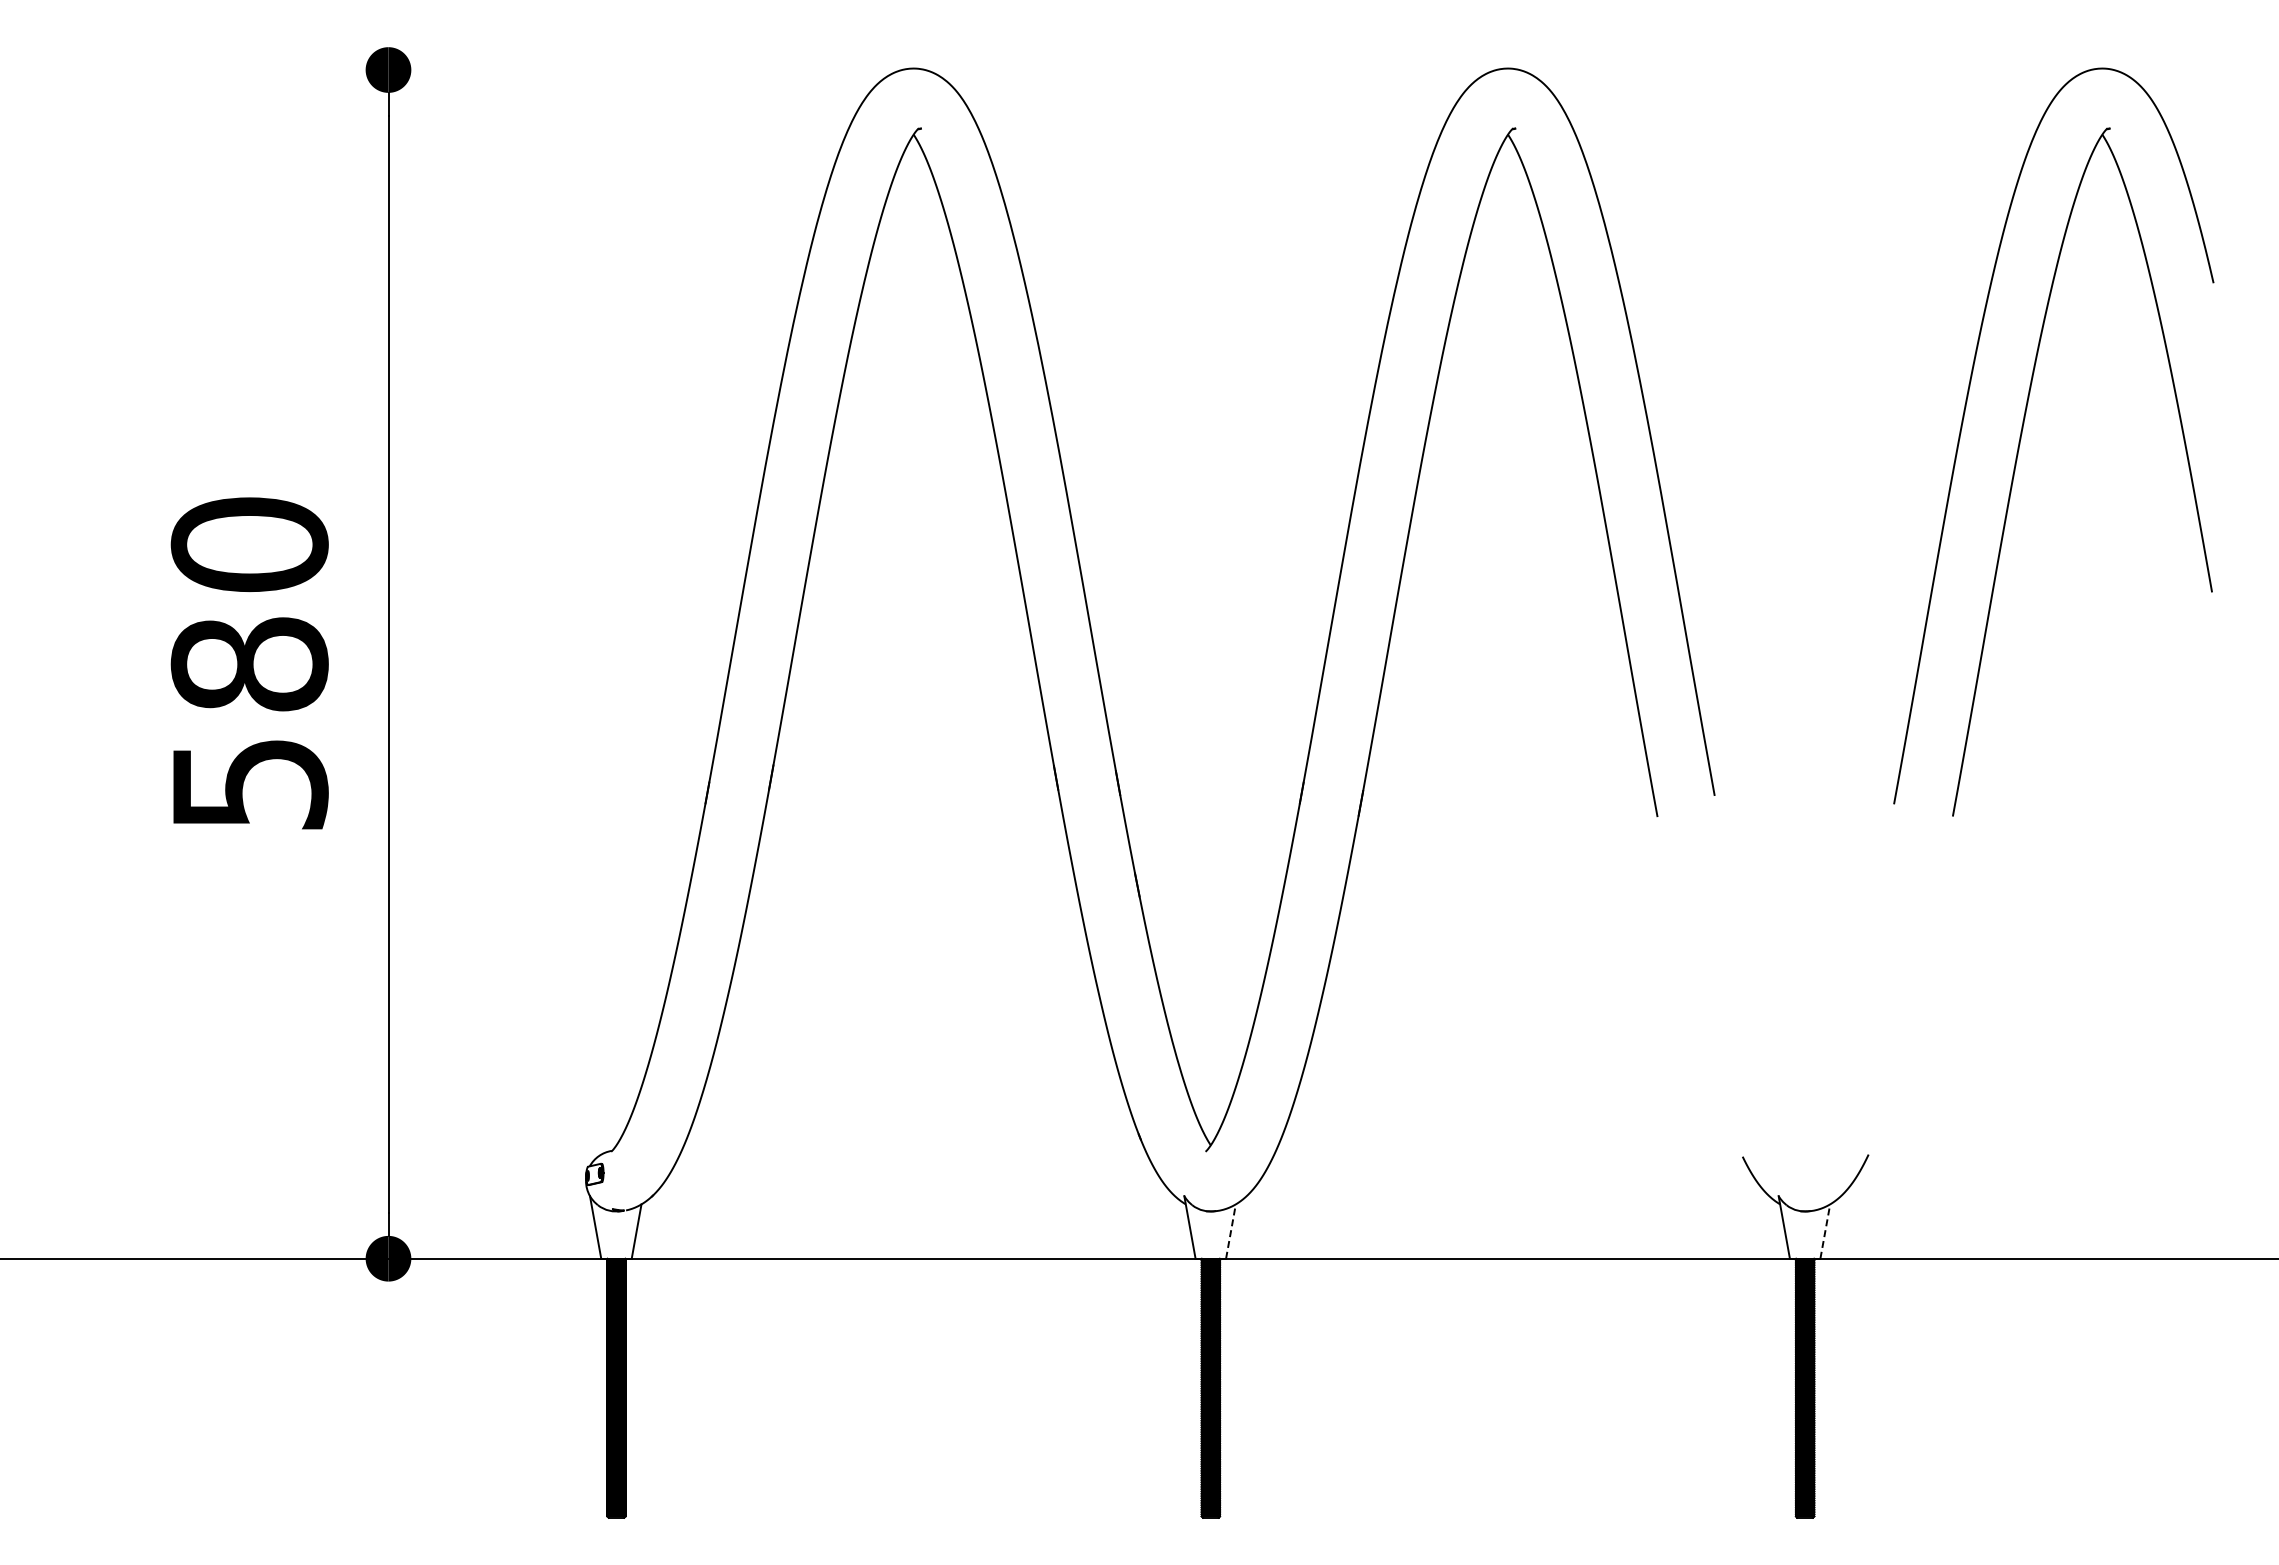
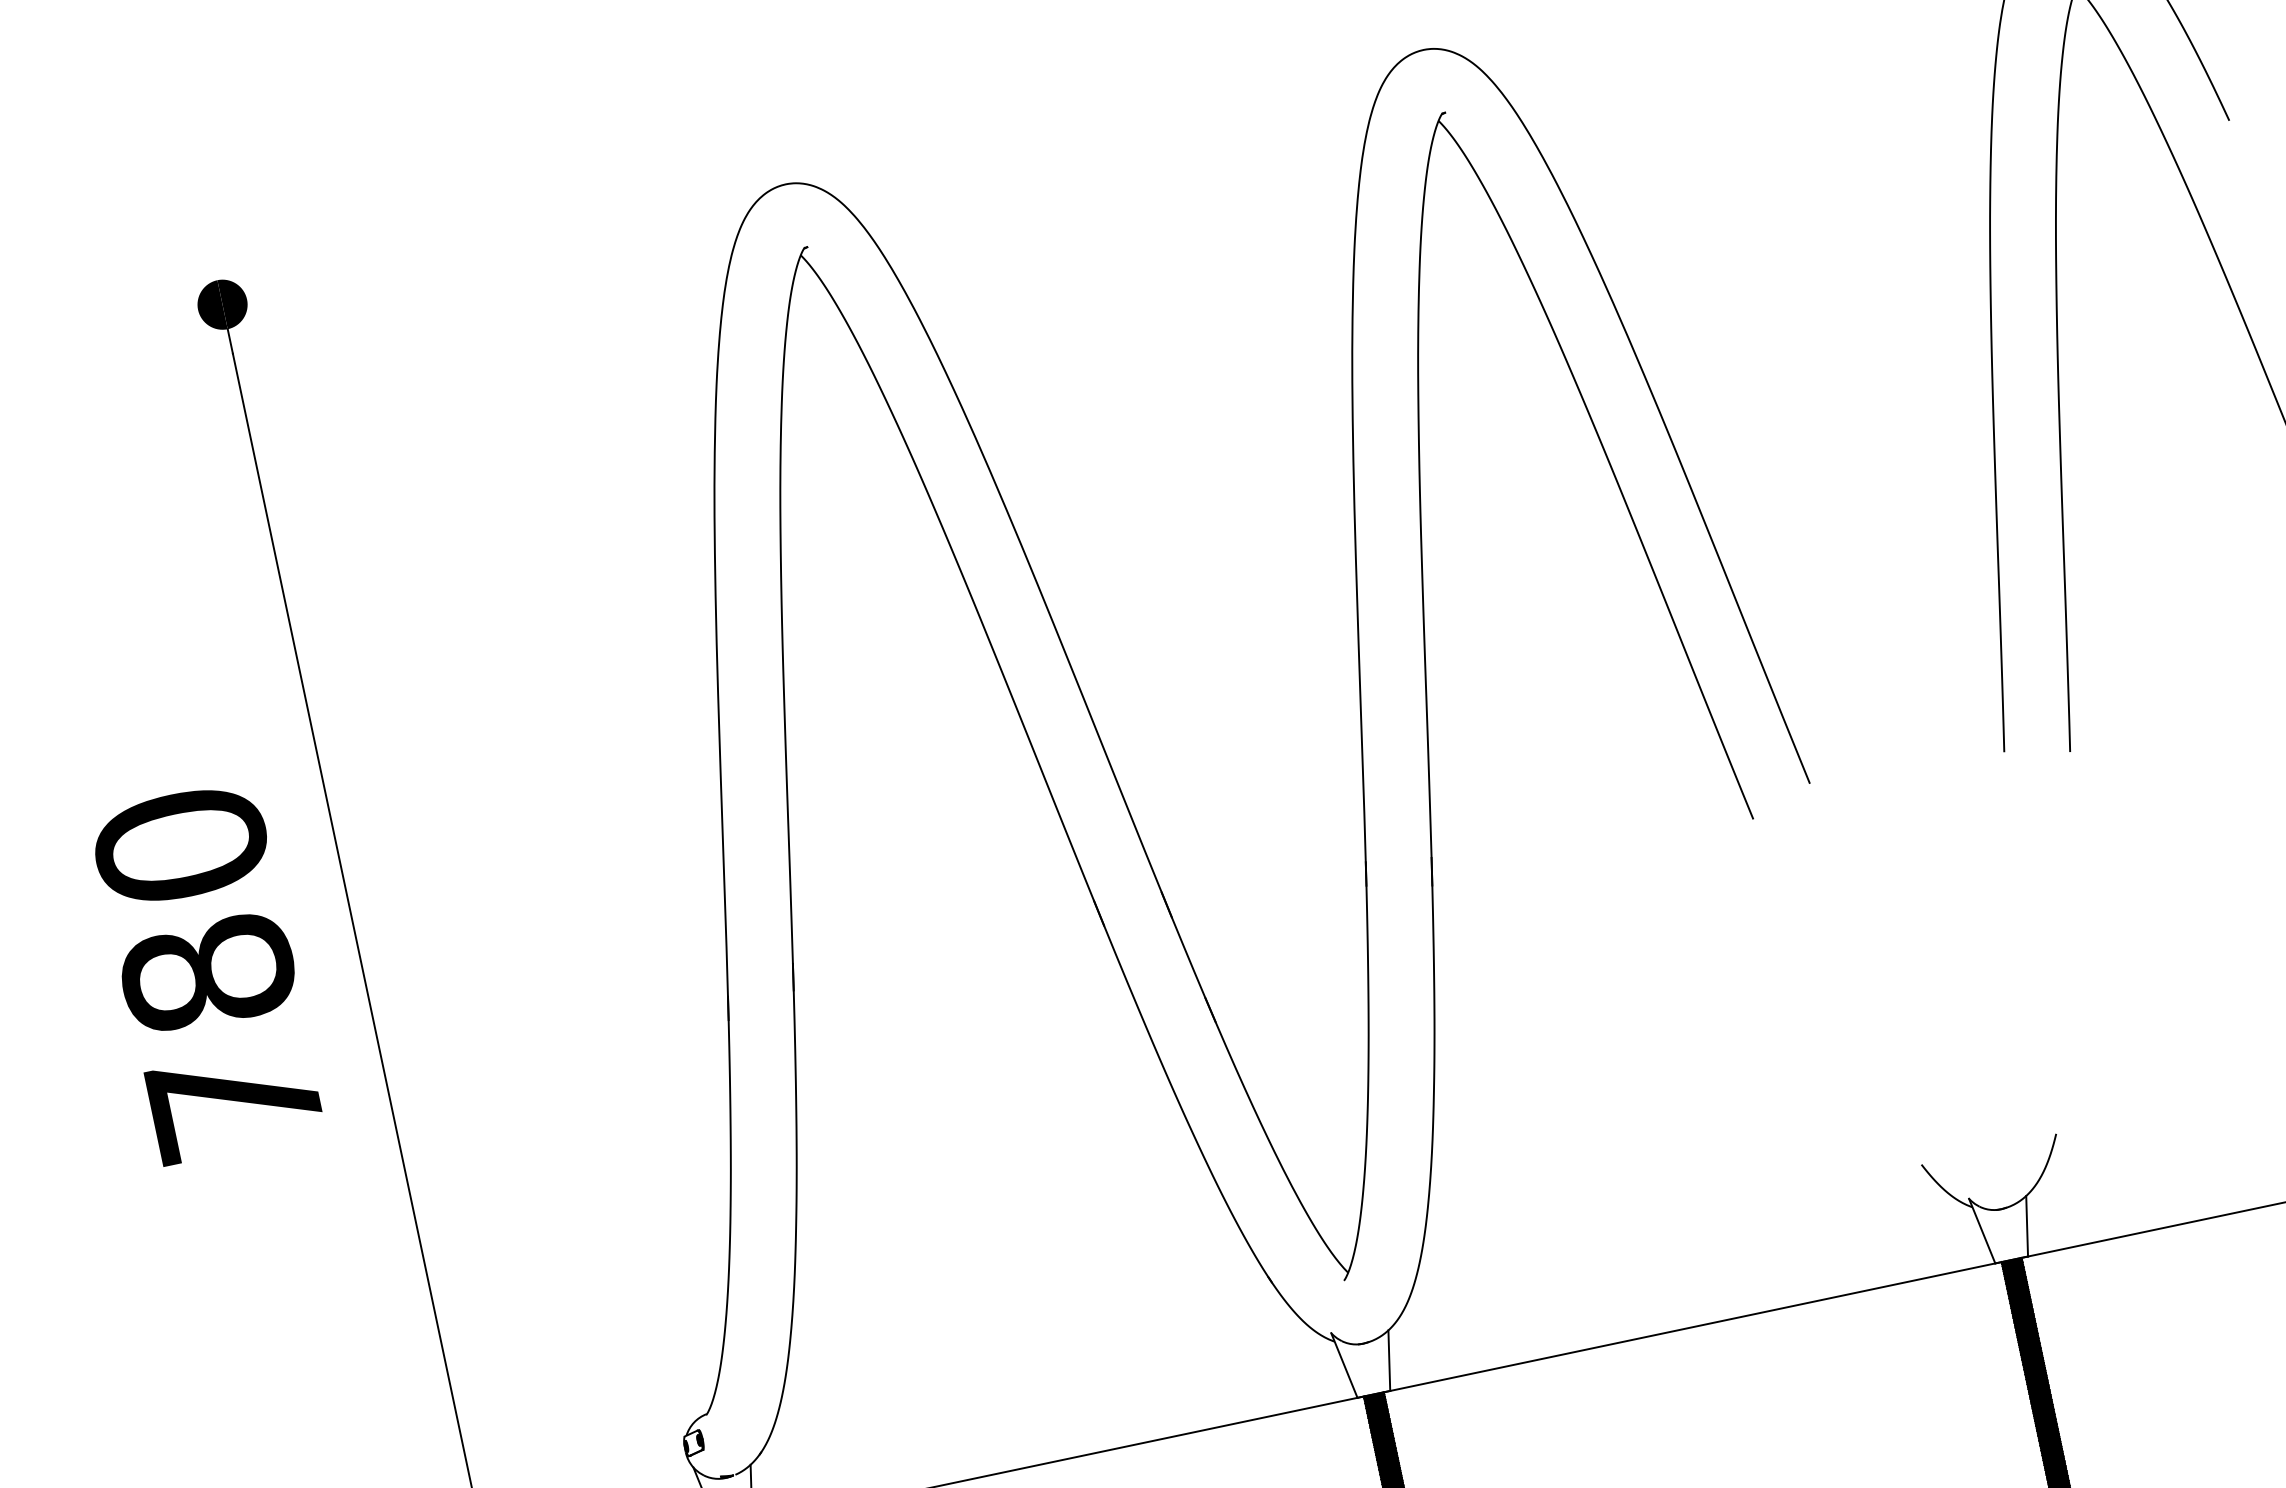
text: (250, 784) -> (236, 1102), 580 -> 780
line: (1230, 1231) -> (1388, 1360), dashed -> solid
line: (1825, 1231) -> (2027, 1226), dashed -> solid

